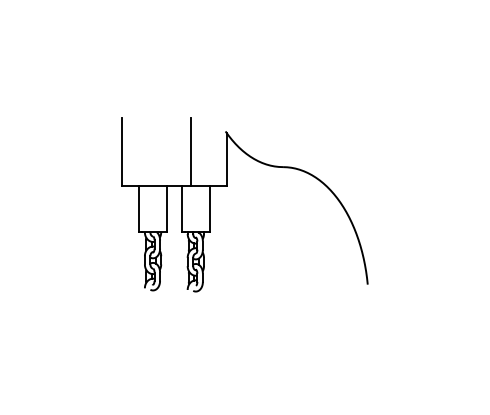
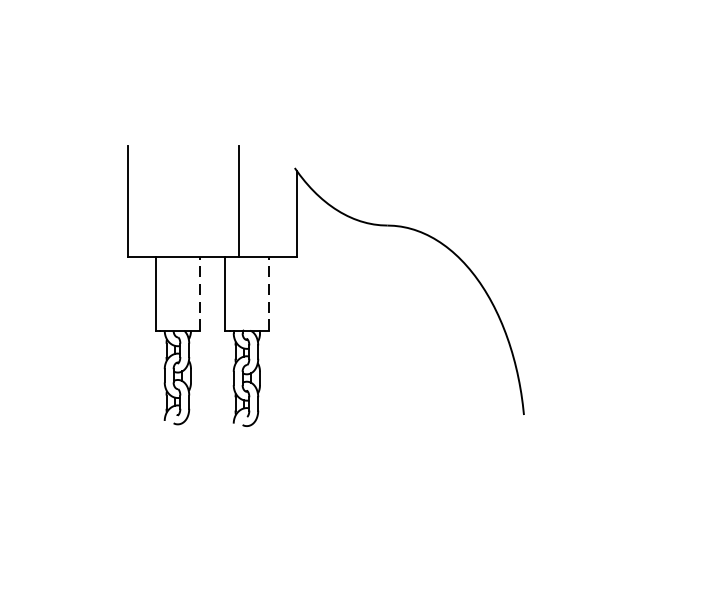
line: (166, 209) -> (199, 293), solid -> dashed
line: (209, 209) -> (268, 293), solid -> dashed

